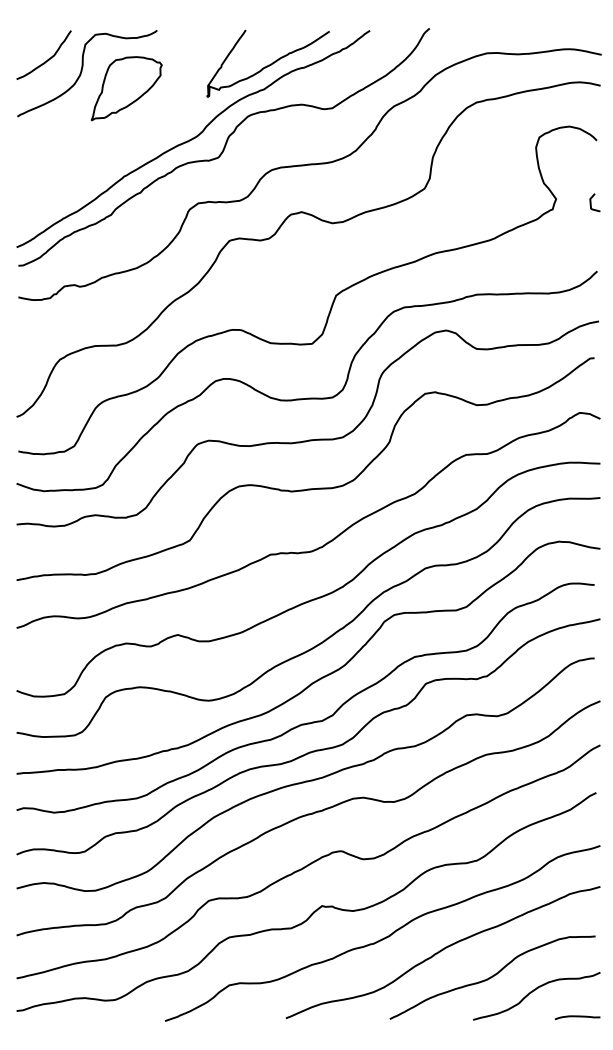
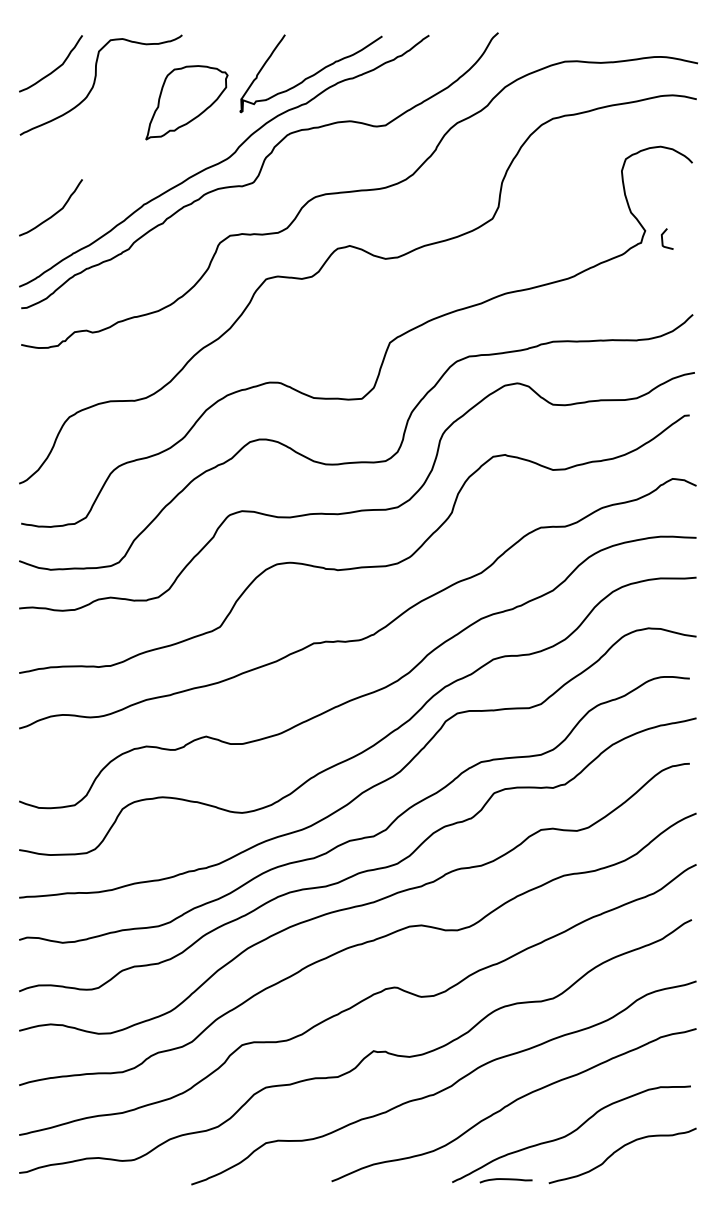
part: (126, 88) -> (186, 102), moved
curve: (47, 183) -> (55, 212), added
line: (591, 203) -> (663, 239), moved
curve: (577, 1017) -> (505, 1180), moved

